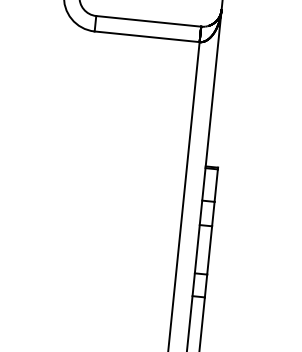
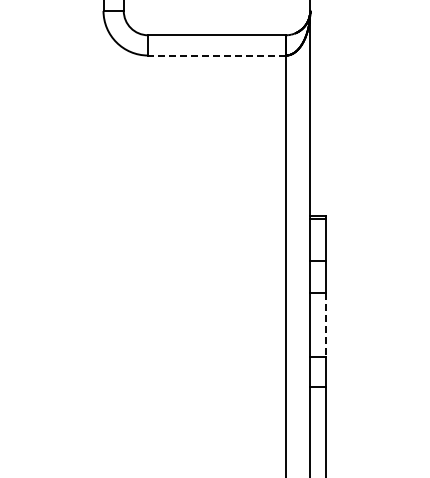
line: (147, 36) -> (217, 55), solid -> dashed
line: (209, 250) -> (326, 325), solid -> dashed

